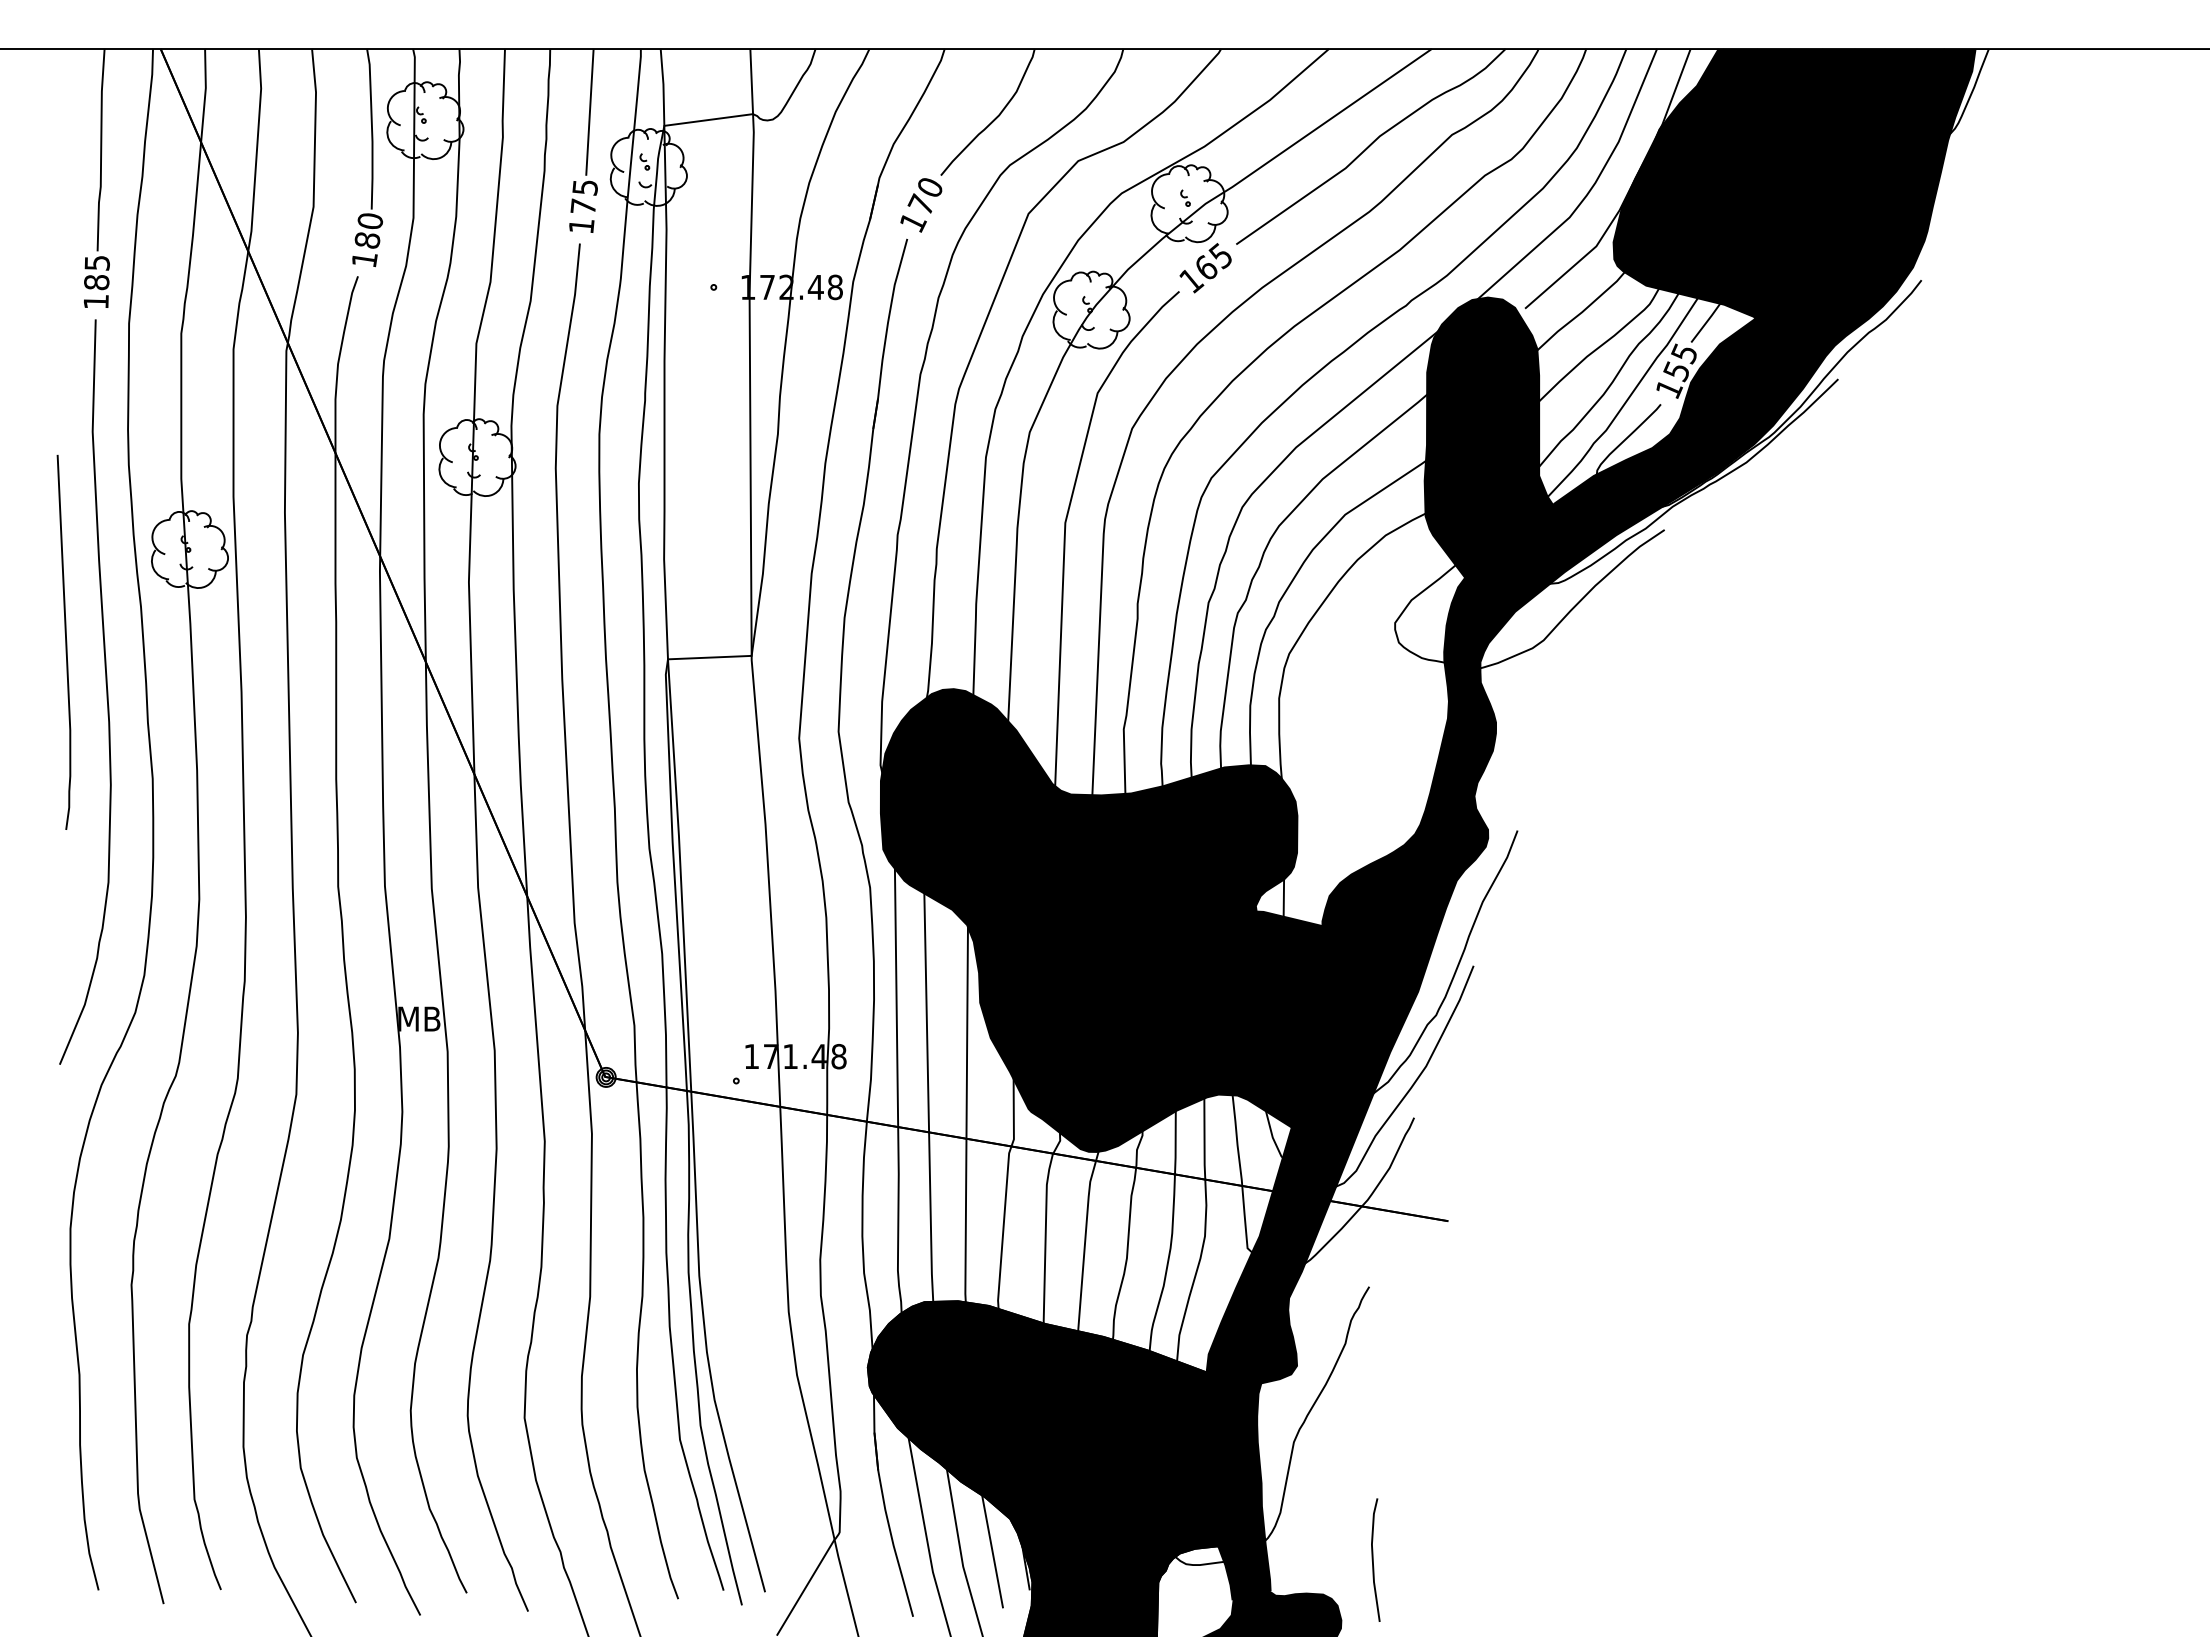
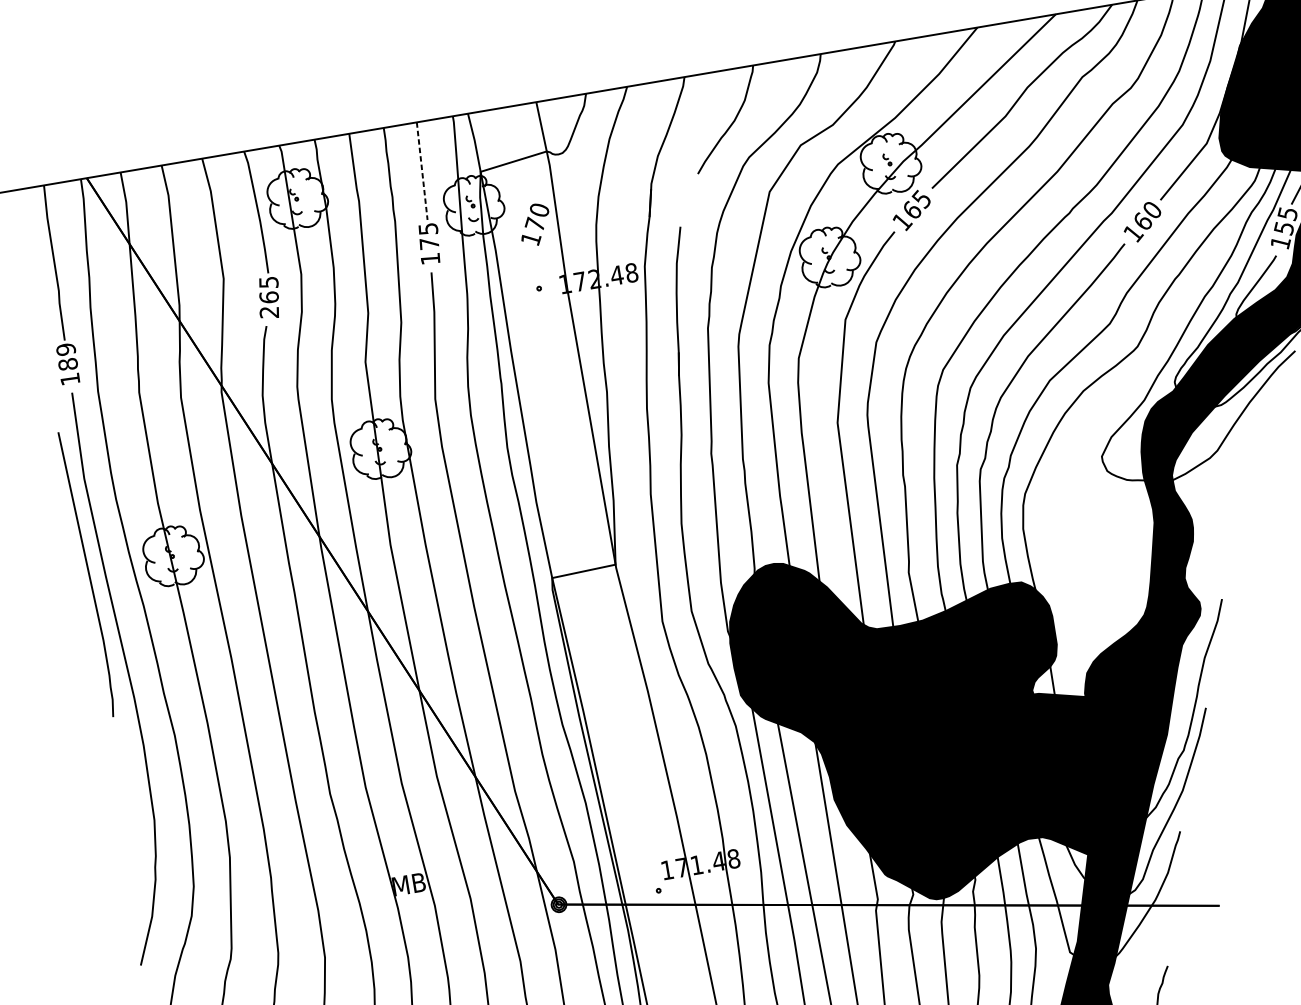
line: (589, 112) -> (421, 171), solid -> dashed
text: (921, 205) -> (535, 225), moved
text: (367, 240) -> (269, 297), 180 -> 265
text: (96, 262) -> (65, 349), 185 -> 189
fill: (1512, 451) -> (1169, 310), removed
curve: (65, 642) -> (88, 574), moved

